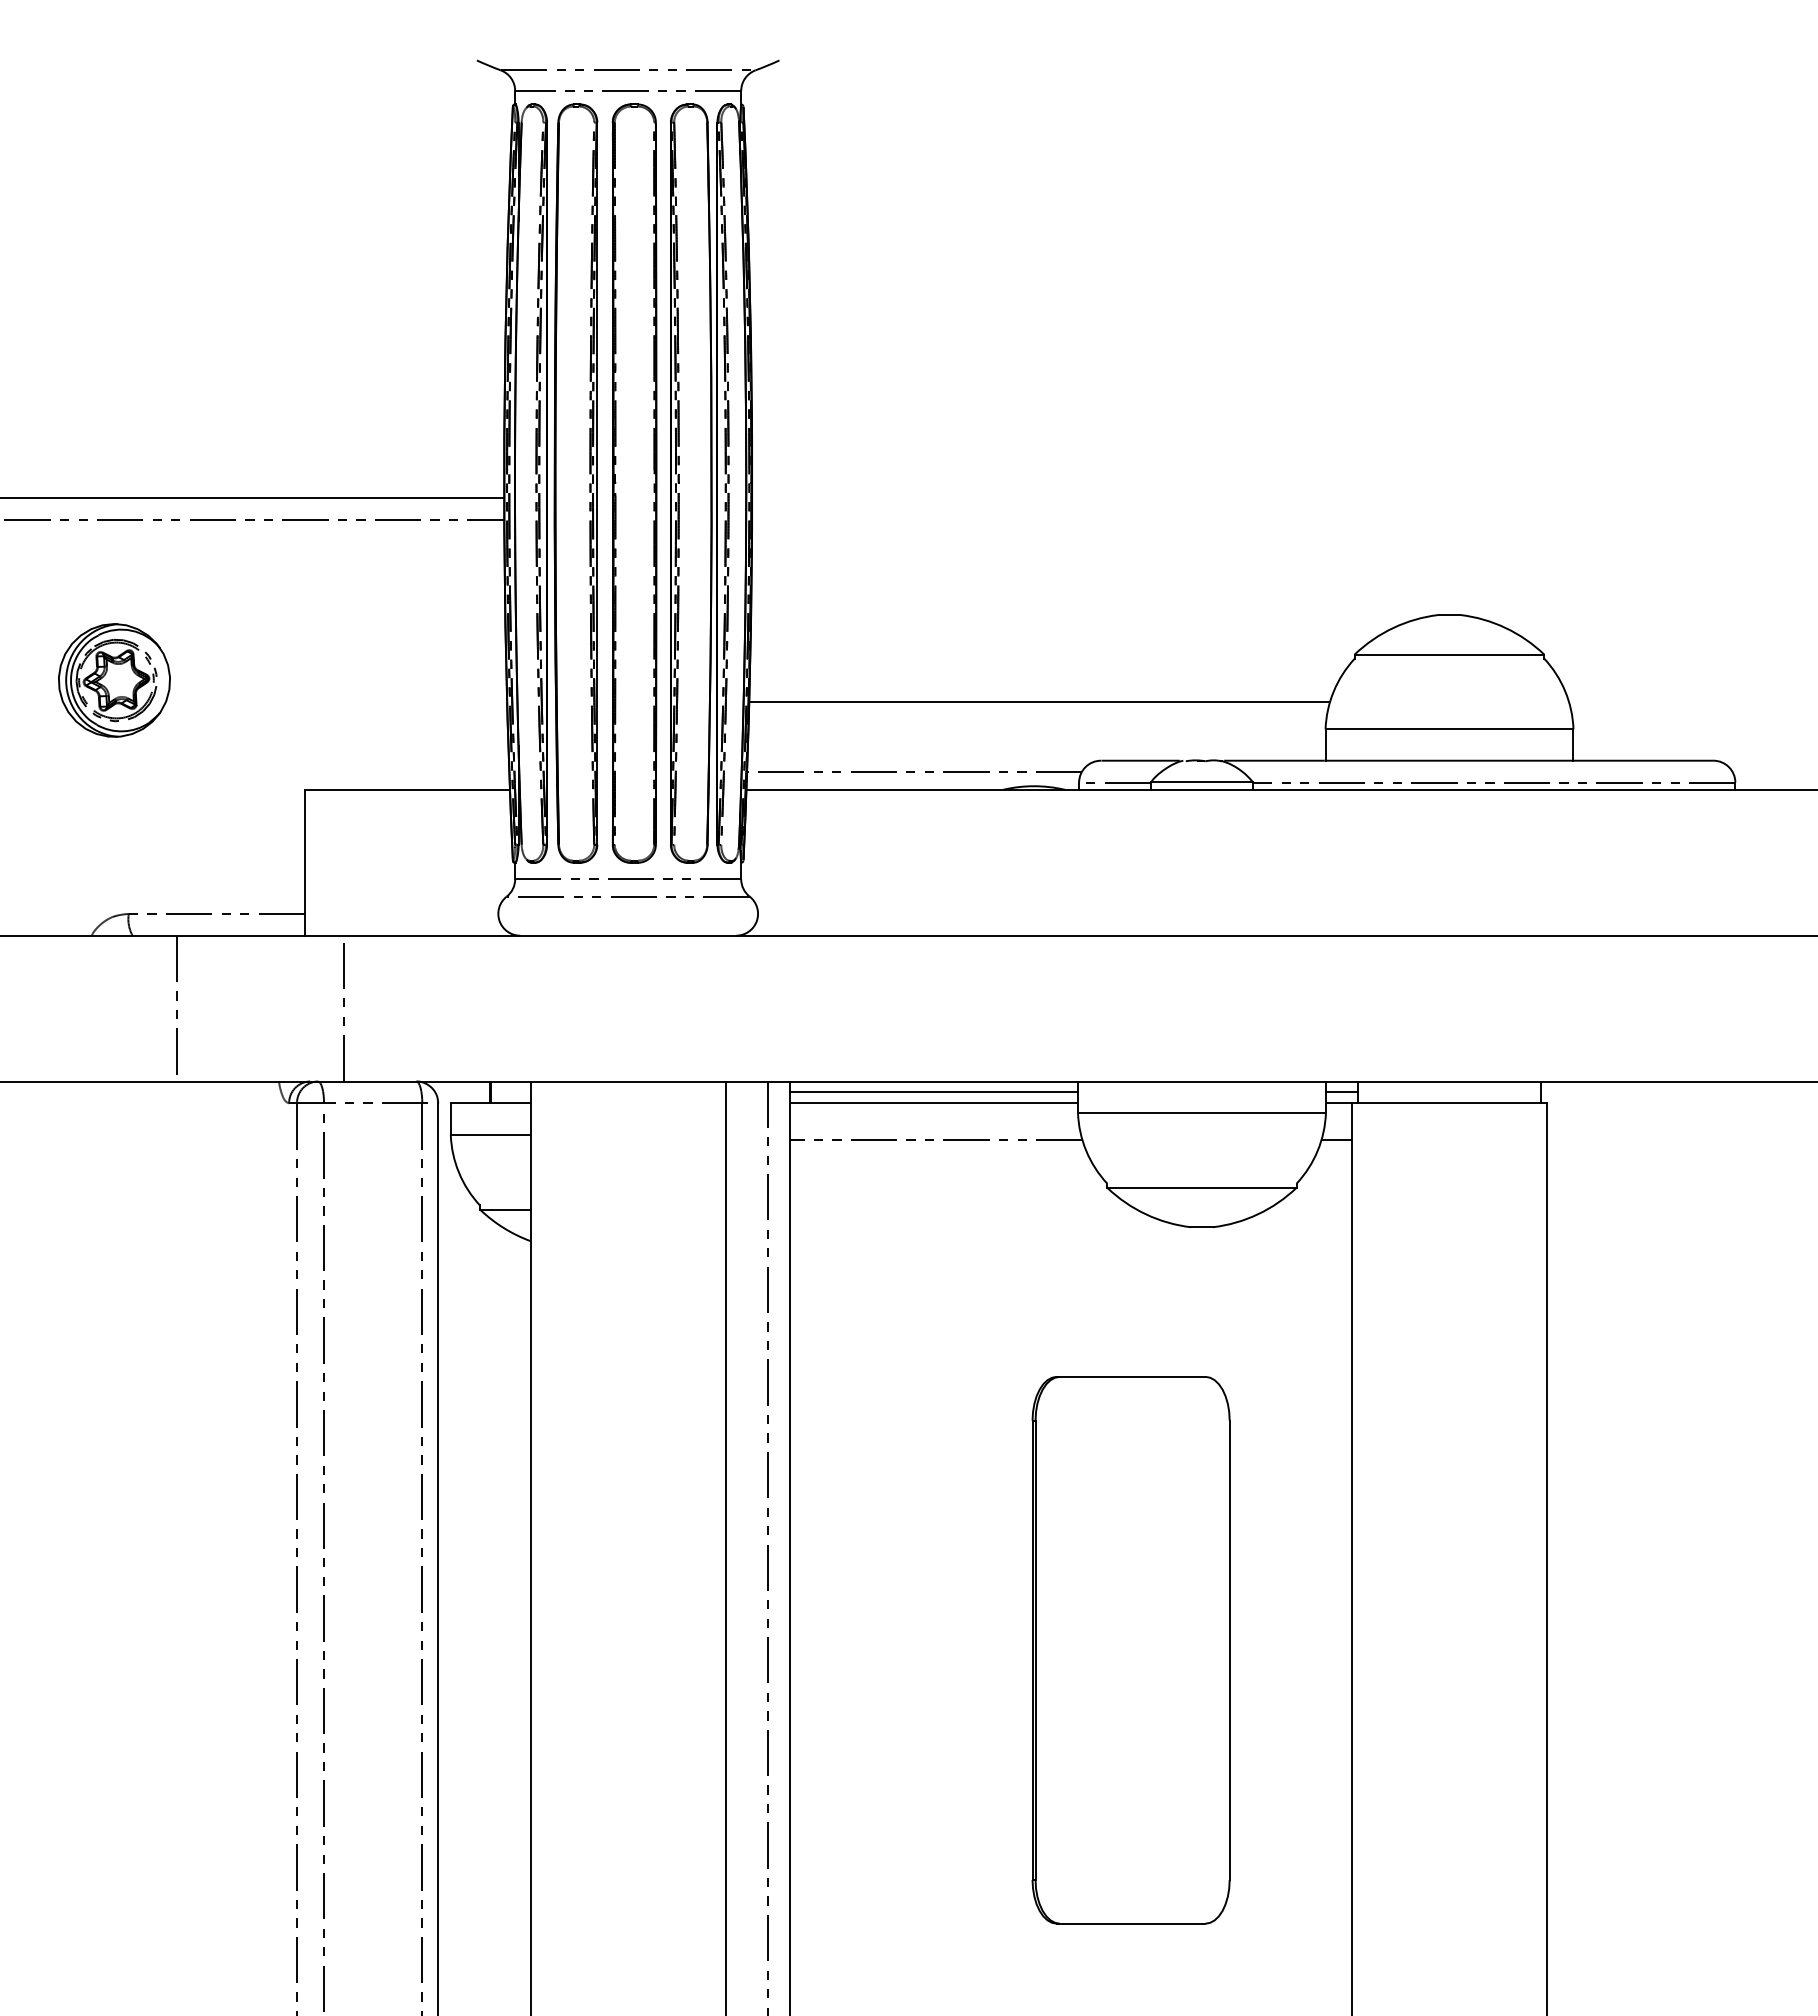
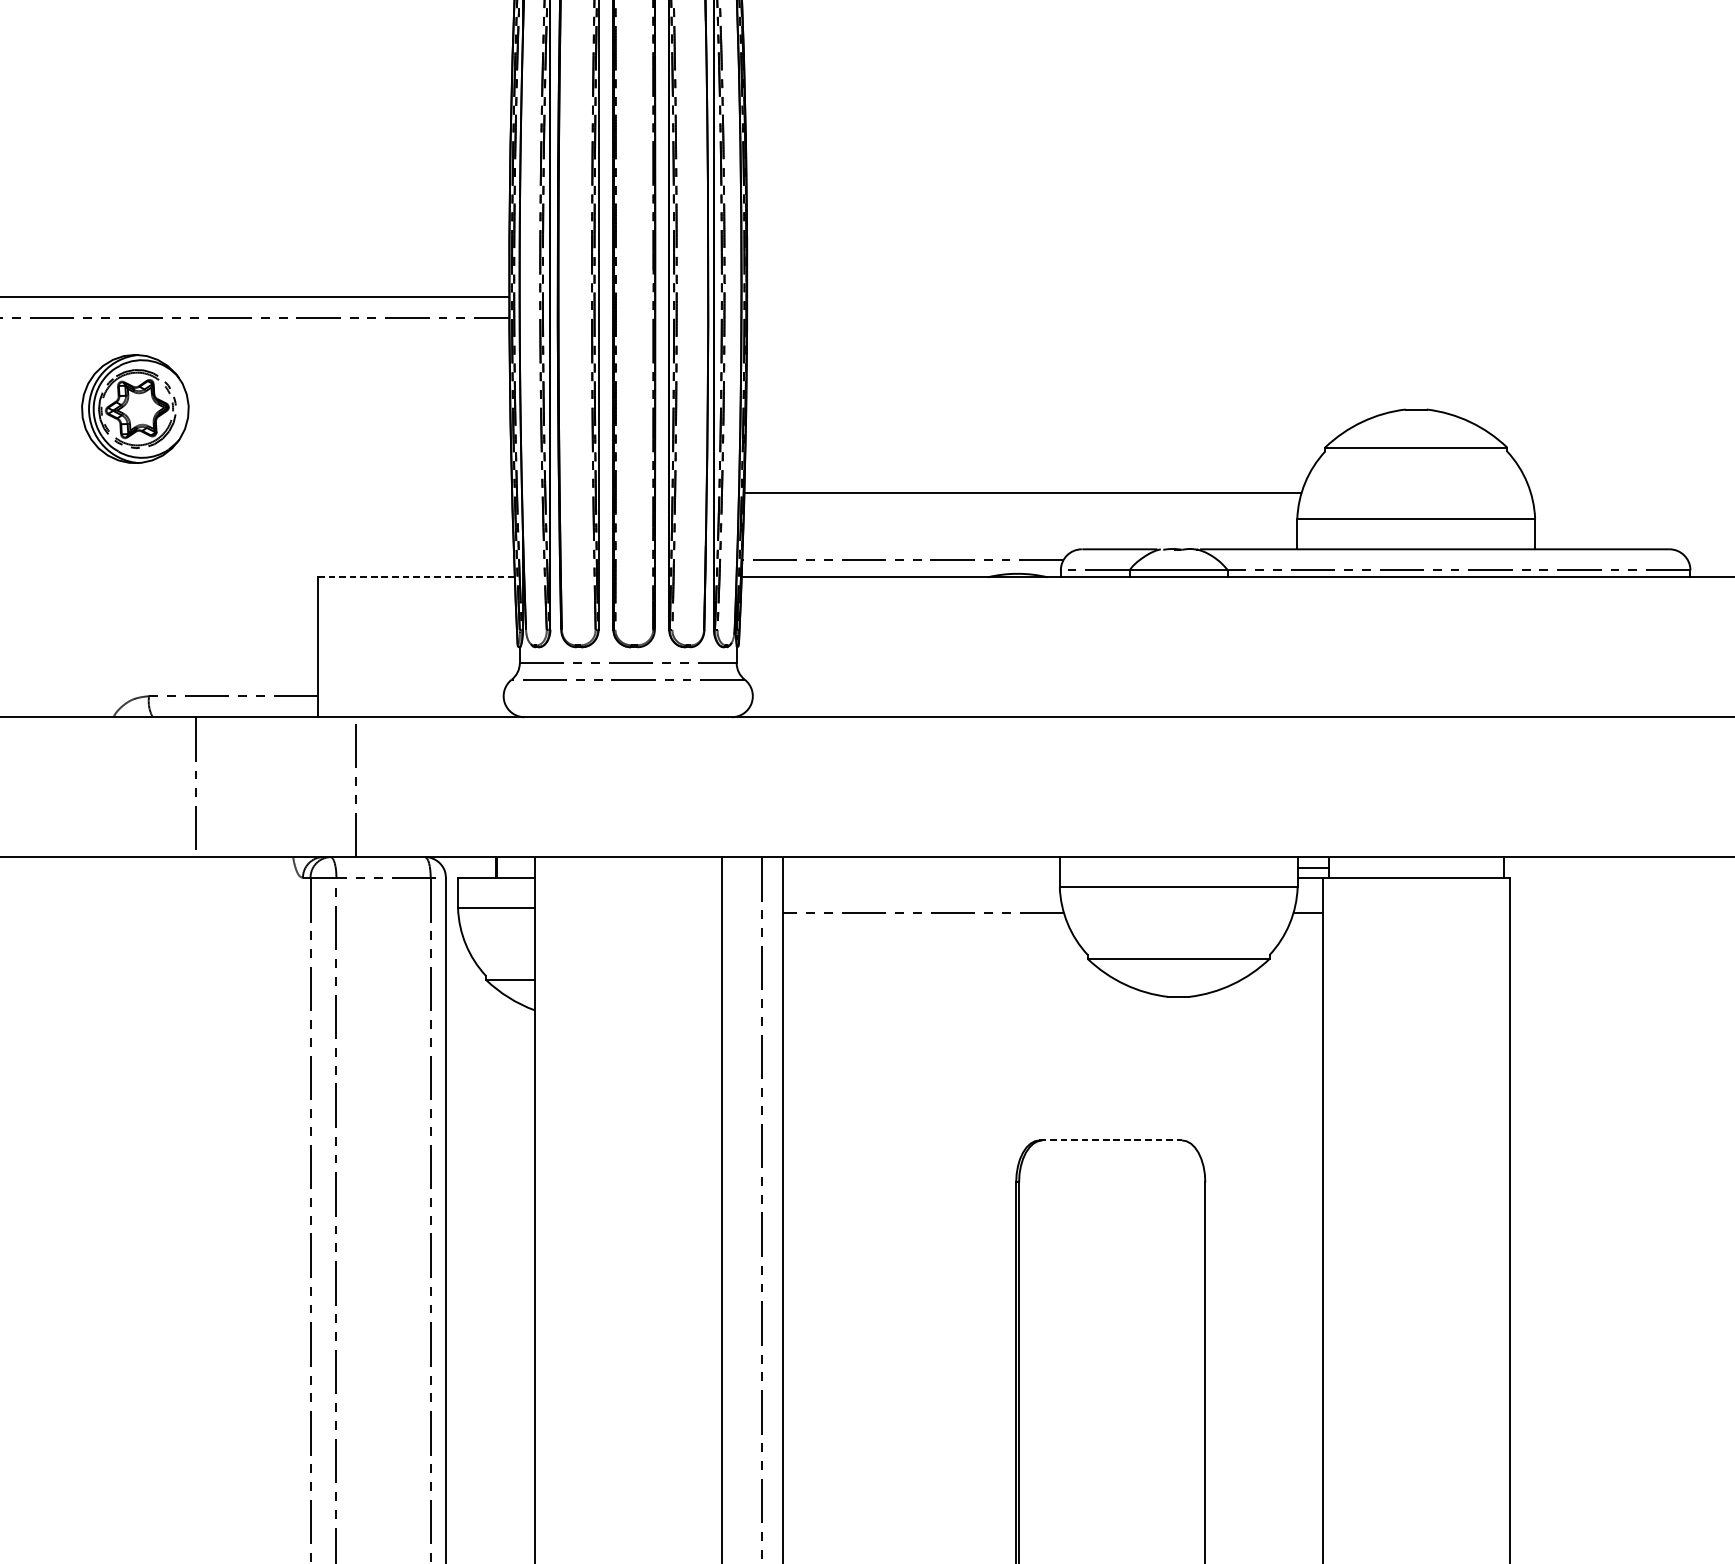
part: (114, 680) -> (135, 409), moved
line: (407, 789) -> (416, 576), solid -> dashed
line: (933, 1092) -> (921, 867), removed
line: (933, 1103) -> (921, 878), removed
line: (1131, 1376) -> (1111, 1140), solid -> dashed

